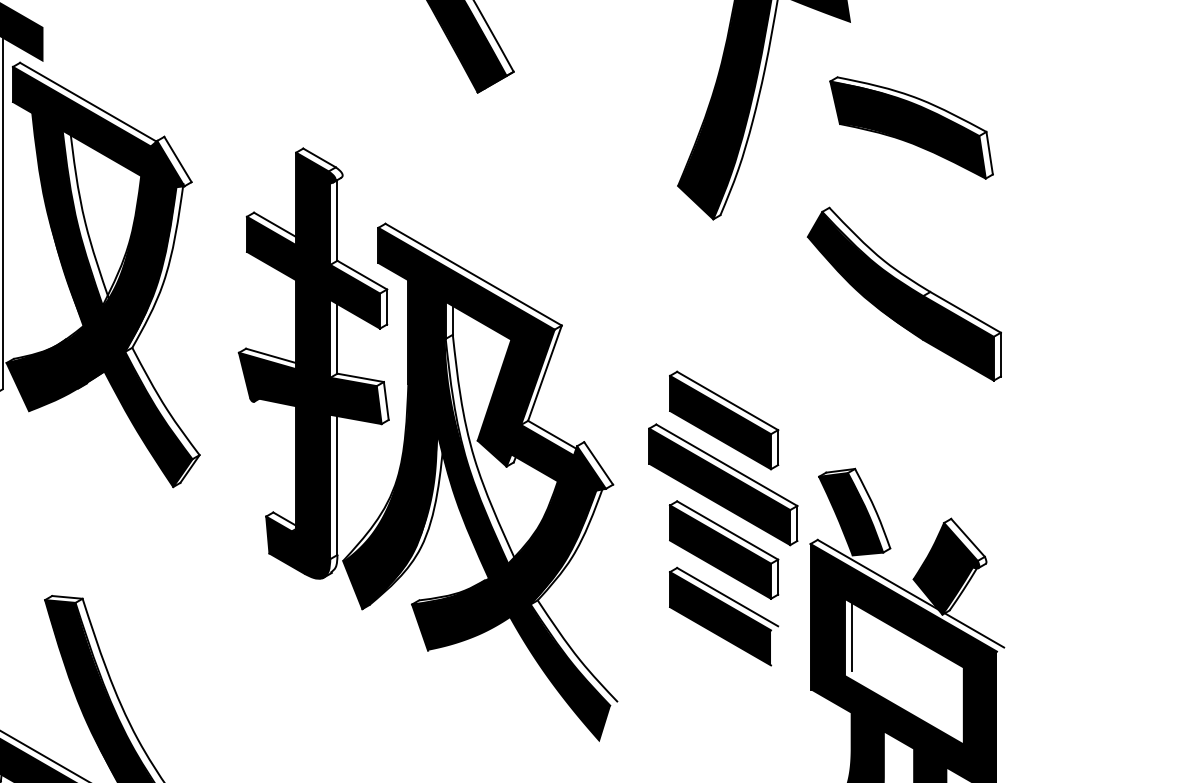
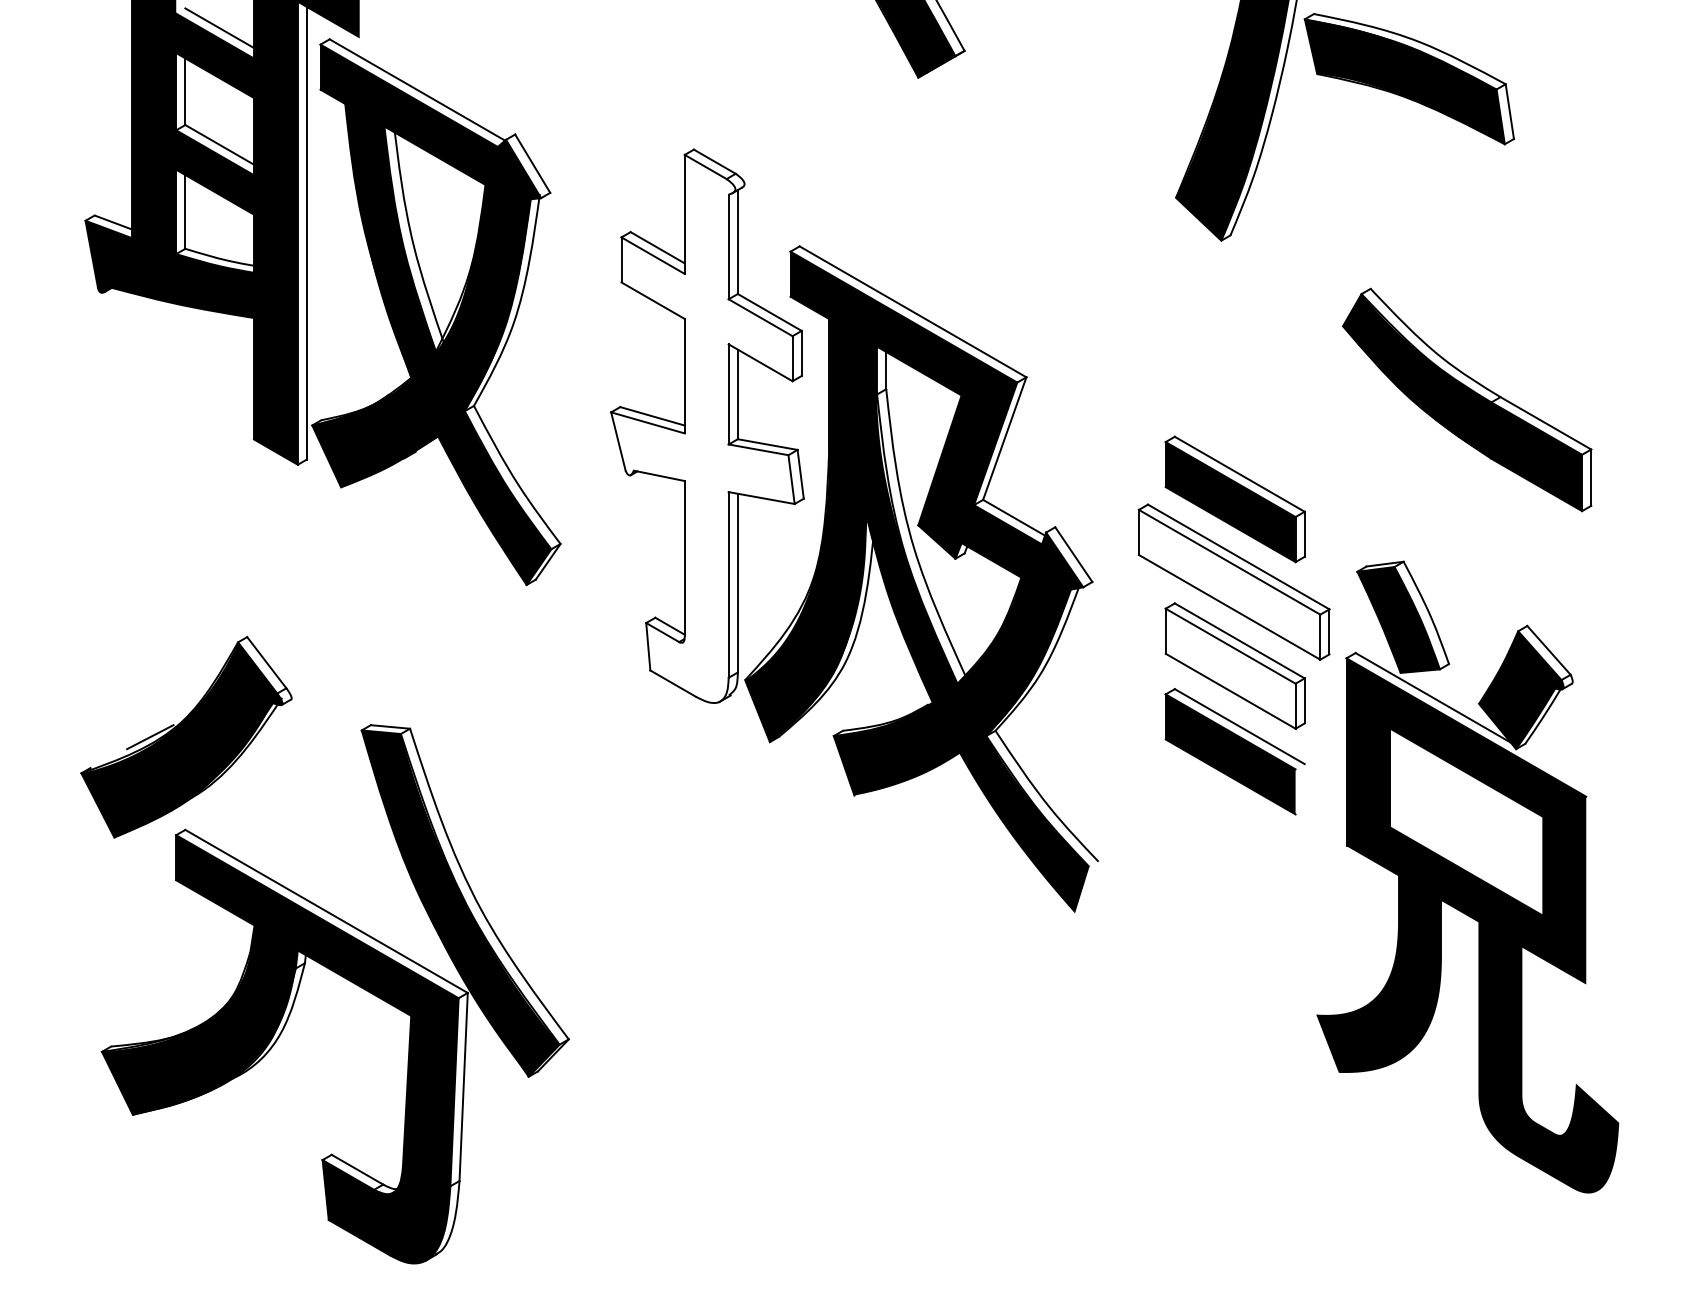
part: (910, 128) -> (1408, 79), moved
part: (904, 293) -> (1467, 399), moved
fill: (309, 365) -> (702, 428), removed
fill: (719, 486) -> (1229, 584), removed
fill: (720, 551) -> (1230, 668), removed
line: (974, 630) -> (1557, 769), removed
line: (851, 636) -> (1399, 777), removed

